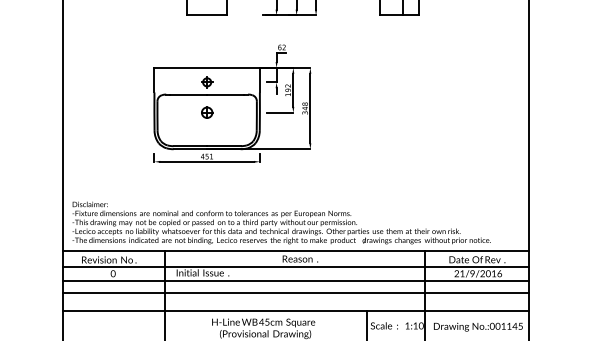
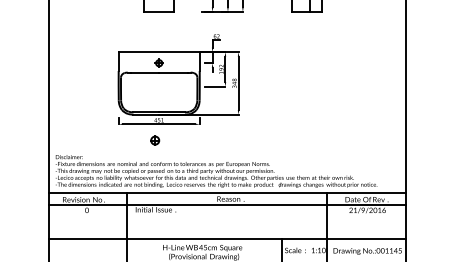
part: (207, 112) -> (155, 140), moved
line: (296, 280) -> (227, 215), removed
line: (296, 293) -> (227, 225), removed

